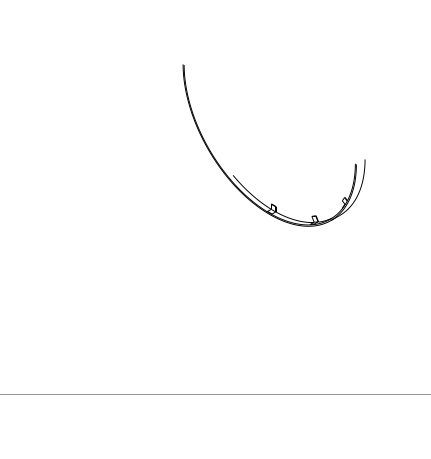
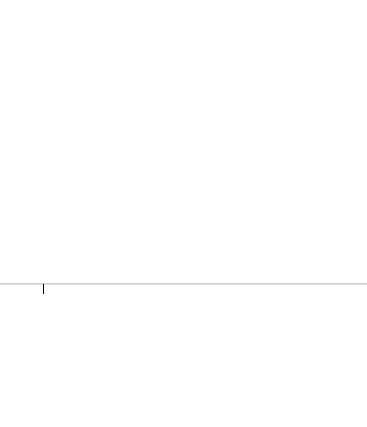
part: (238, 180) -> (200, 130), removed

